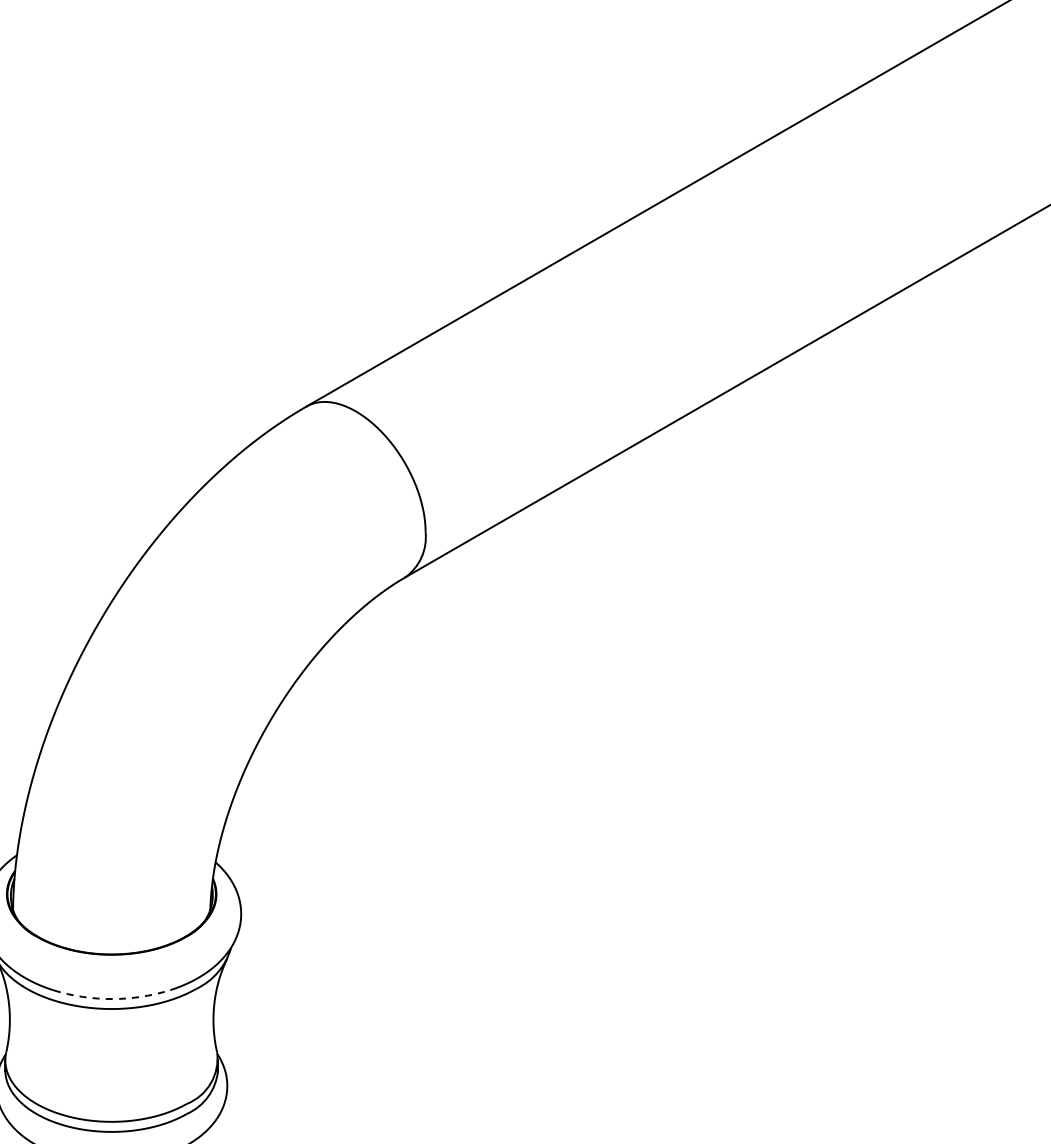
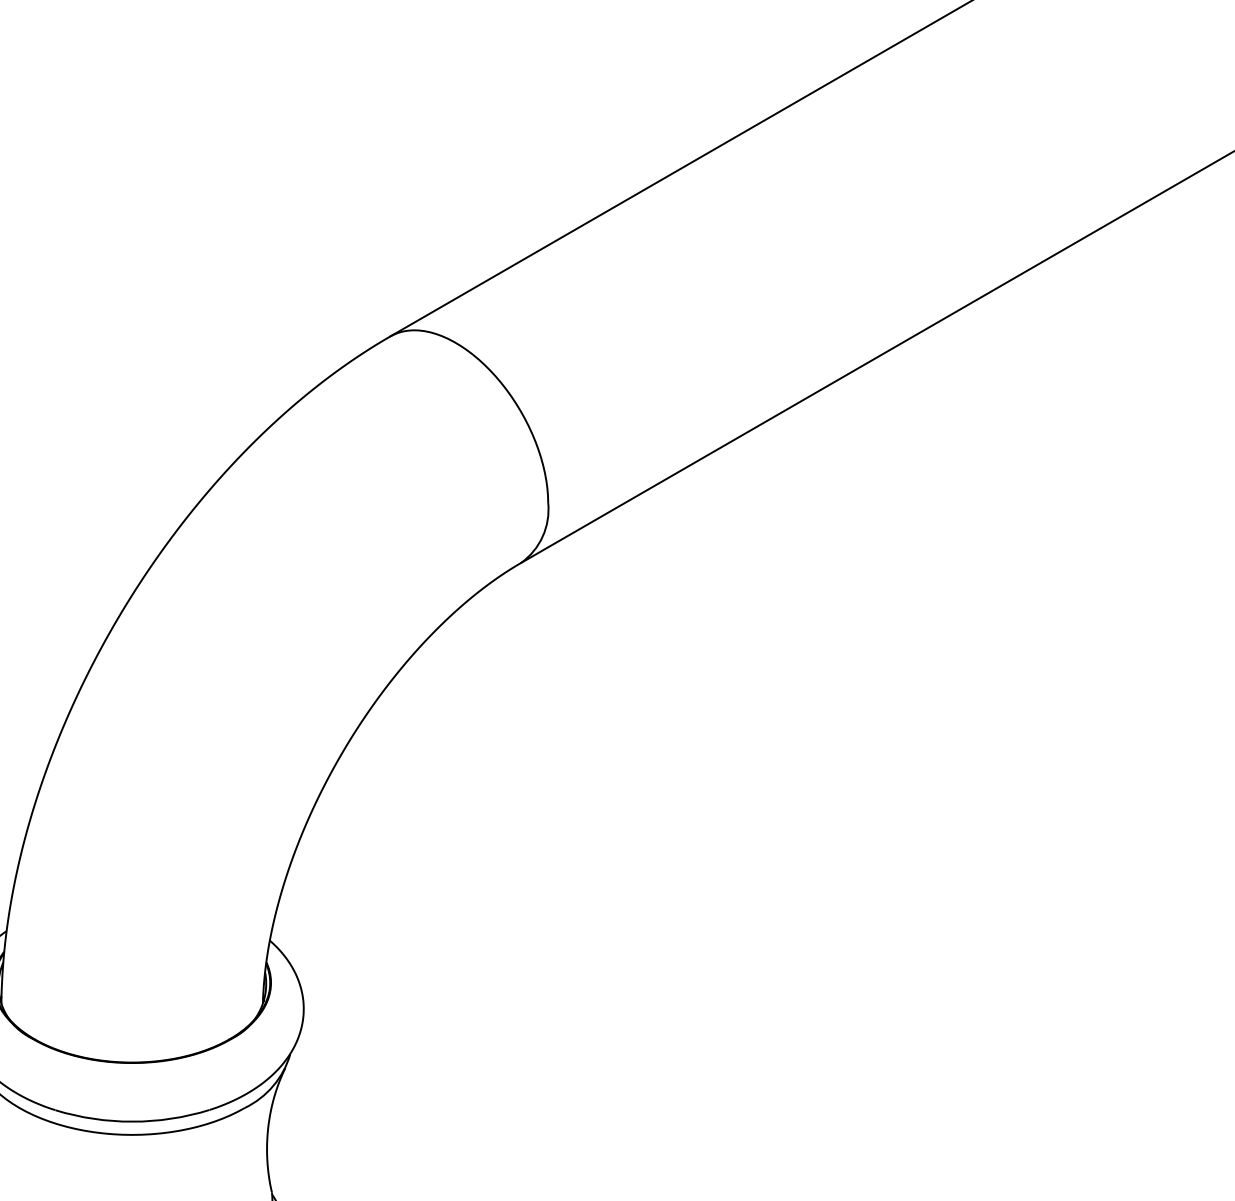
arc: (112, 999) -> (133, 1122), dashed -> solid

